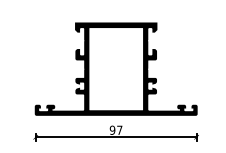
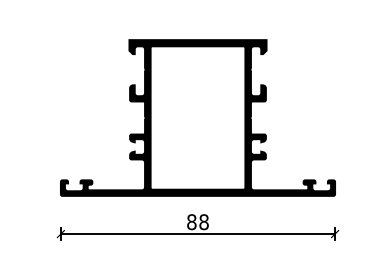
text: (115, 129) -> (196, 220), 97 -> 88

